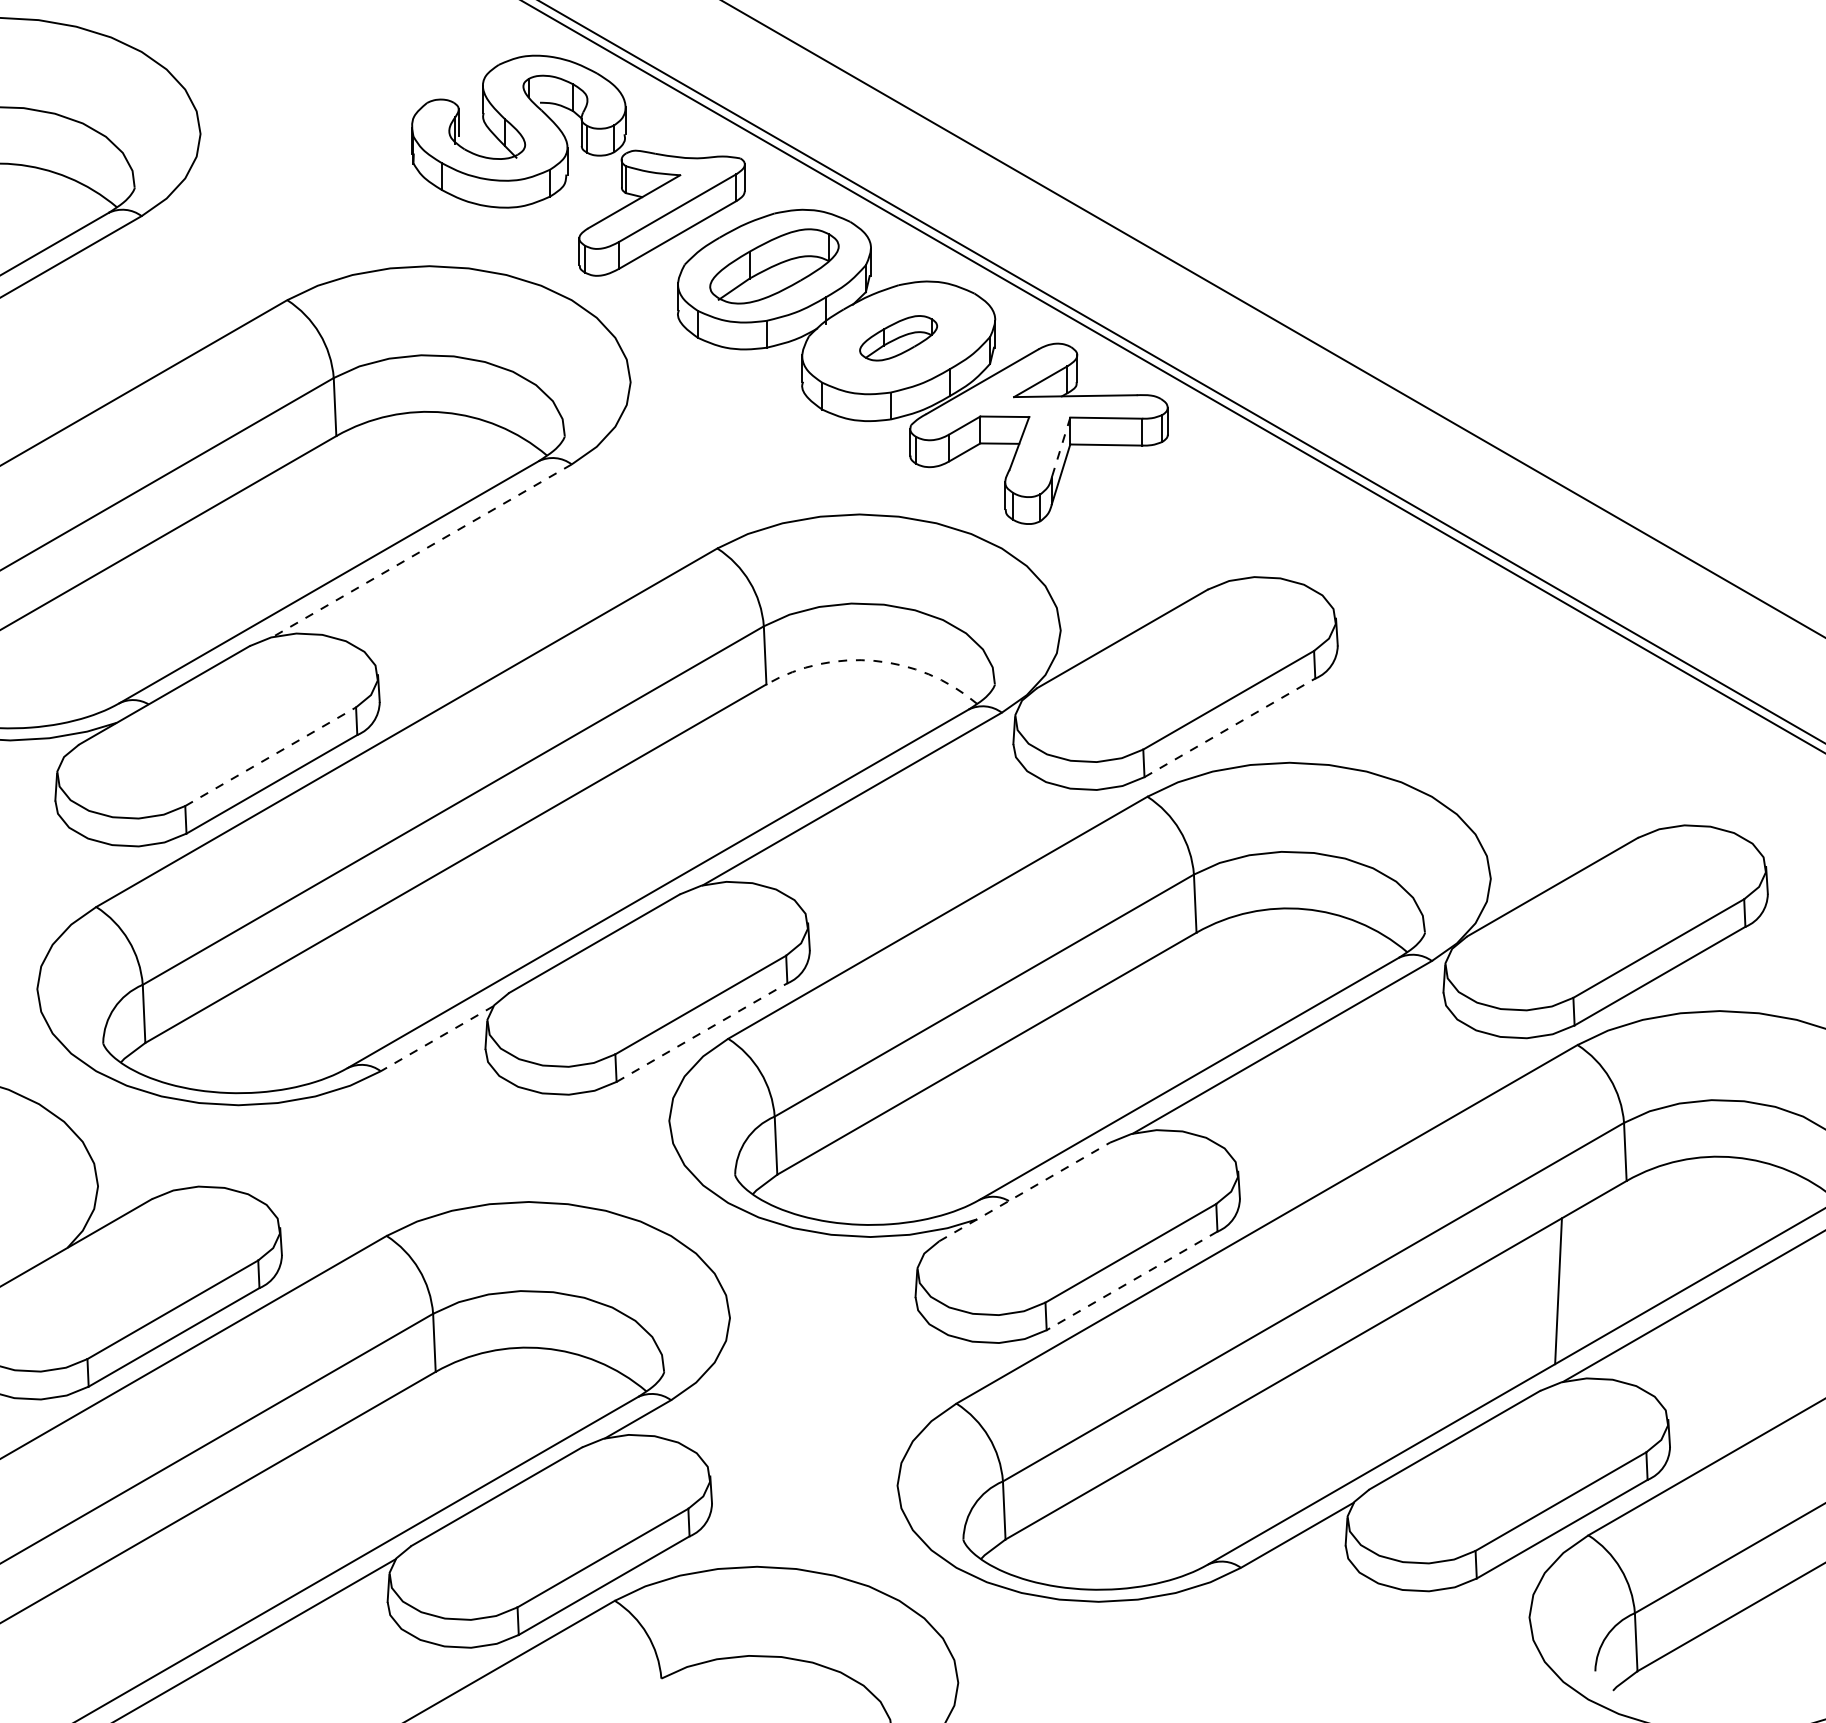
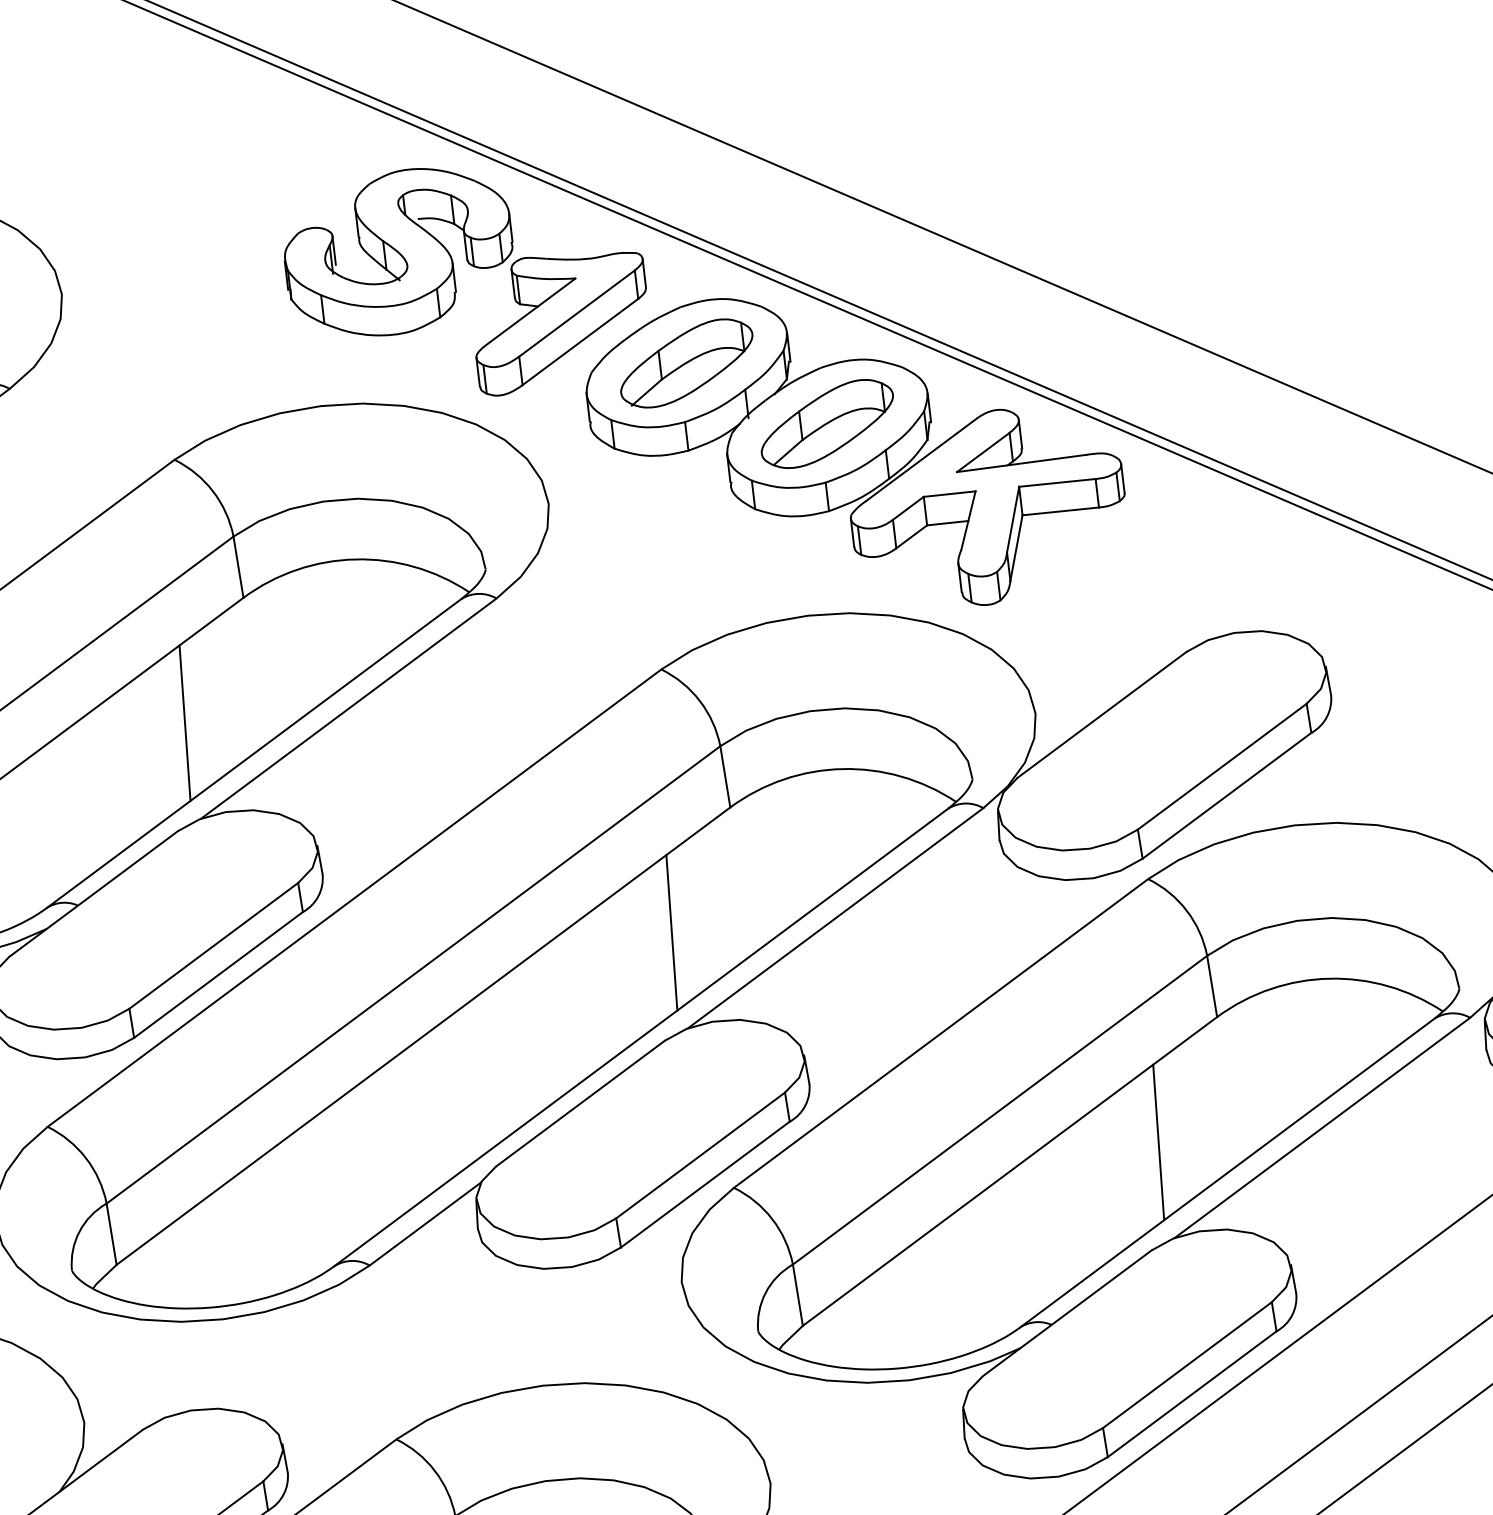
part: (898, 338) -> (827, 424), size x1.67
line: (1060, 447) -> (1012, 519), dashed -> solid
line: (267, 546) -> (184, 723), added
line: (422, 550) -> (349, 708), dashed -> solid
arc: (874, 660) -> (841, 768), dashed -> solid
line: (1229, 727) -> (1226, 795), dashed -> solid
line: (270, 756) -> (213, 945), dashed -> solid
line: (697, 794) -> (670, 932), added
line: (701, 1032) -> (704, 1184), dashed -> solid
line: (436, 1038) -> (424, 1223), dashed -> solid
line: (1128, 1042) -> (1158, 1141), added
line: (1024, 1191) -> (1066, 1312), dashed -> solid
line: (1132, 1280) -> (1192, 1393), dashed -> solid

